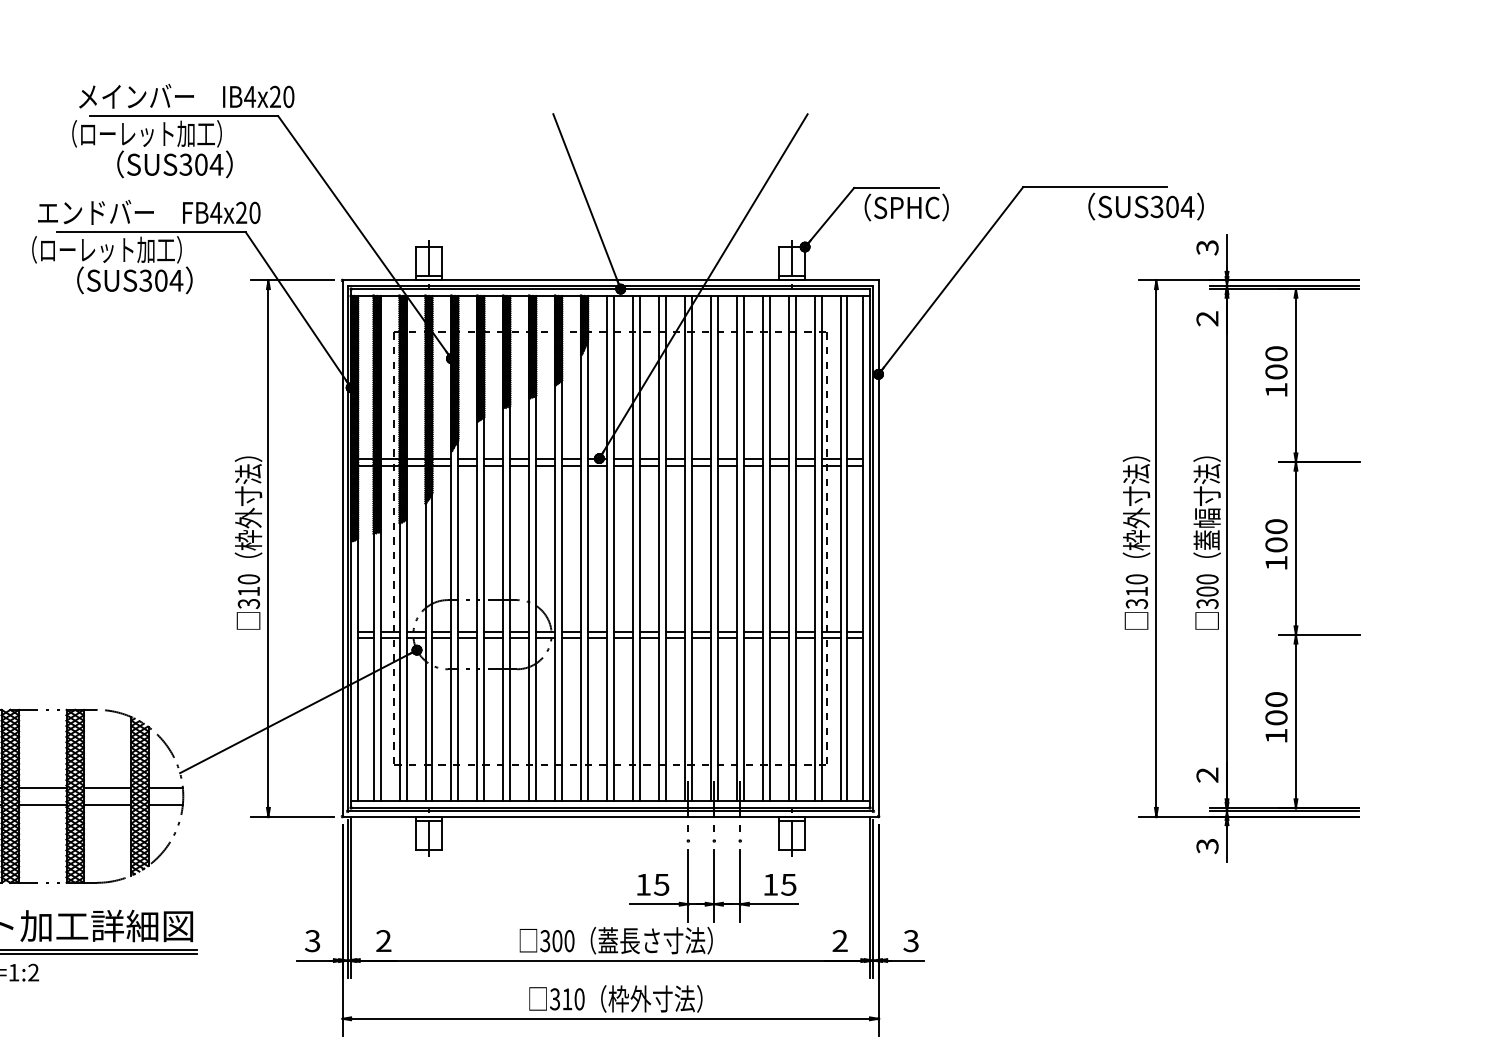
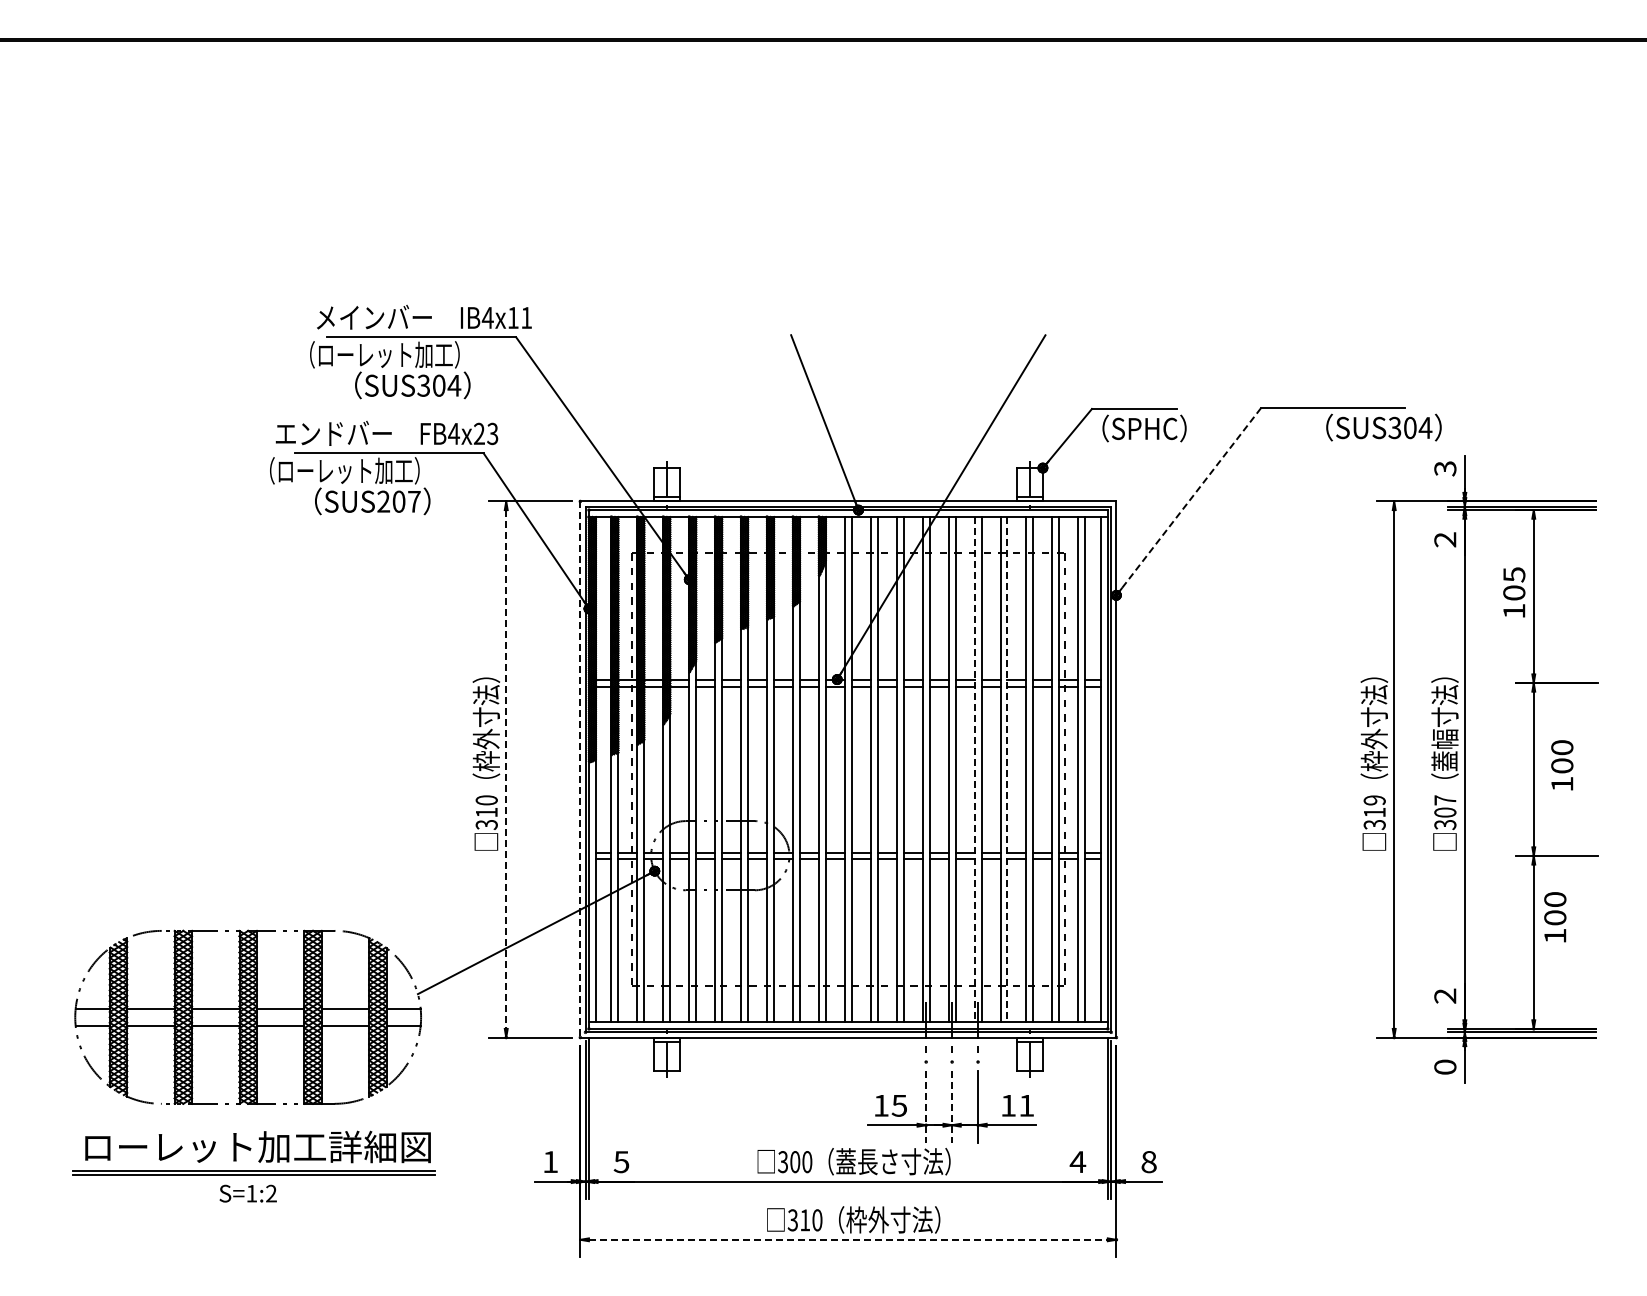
text: (281, 96) -> (519, 317), IB4x20 -> IB4x11
text: (254, 212) -> (492, 433), FB4x20 -> FB4x23
text: (161, 280) -> (399, 501), SUS304 -> SUS207
line: (950, 280) -> (1188, 501), solid -> dashed
text: (1276, 353) -> (1514, 574), 100 -> 105
text: (1276, 544) -> (1562, 765), moved
line: (268, 549) -> (506, 770), solid -> dashed
line: (342, 549) -> (580, 770), solid -> dashed
line: (736, 549) -> (974, 770), solid -> dashed
line: (769, 549) -> (1007, 770), solid -> dashed
text: (1136, 579) -> (1374, 800), 310 -> 319
text: (1207, 579) -> (1445, 800), 300 -> 307
text: (1276, 717) -> (1555, 917), moved
text: (1207, 846) -> (1445, 1067), 3 -> 0
text: (788, 884) -> (1026, 1105), 15 -> 11
line: (688, 885) -> (926, 1106), solid -> dashed
line: (714, 885) -> (952, 1106), solid -> dashed
text: (839, 940) -> (1077, 1161), 2 -> 4
text: (910, 940) -> (1148, 1161), 3 -> 8
text: (311, 941) -> (549, 1162), 3 -> 1
text: (383, 941) -> (621, 1162), 2 -> 5
line: (610, 1018) -> (848, 1239), solid -> dashed

